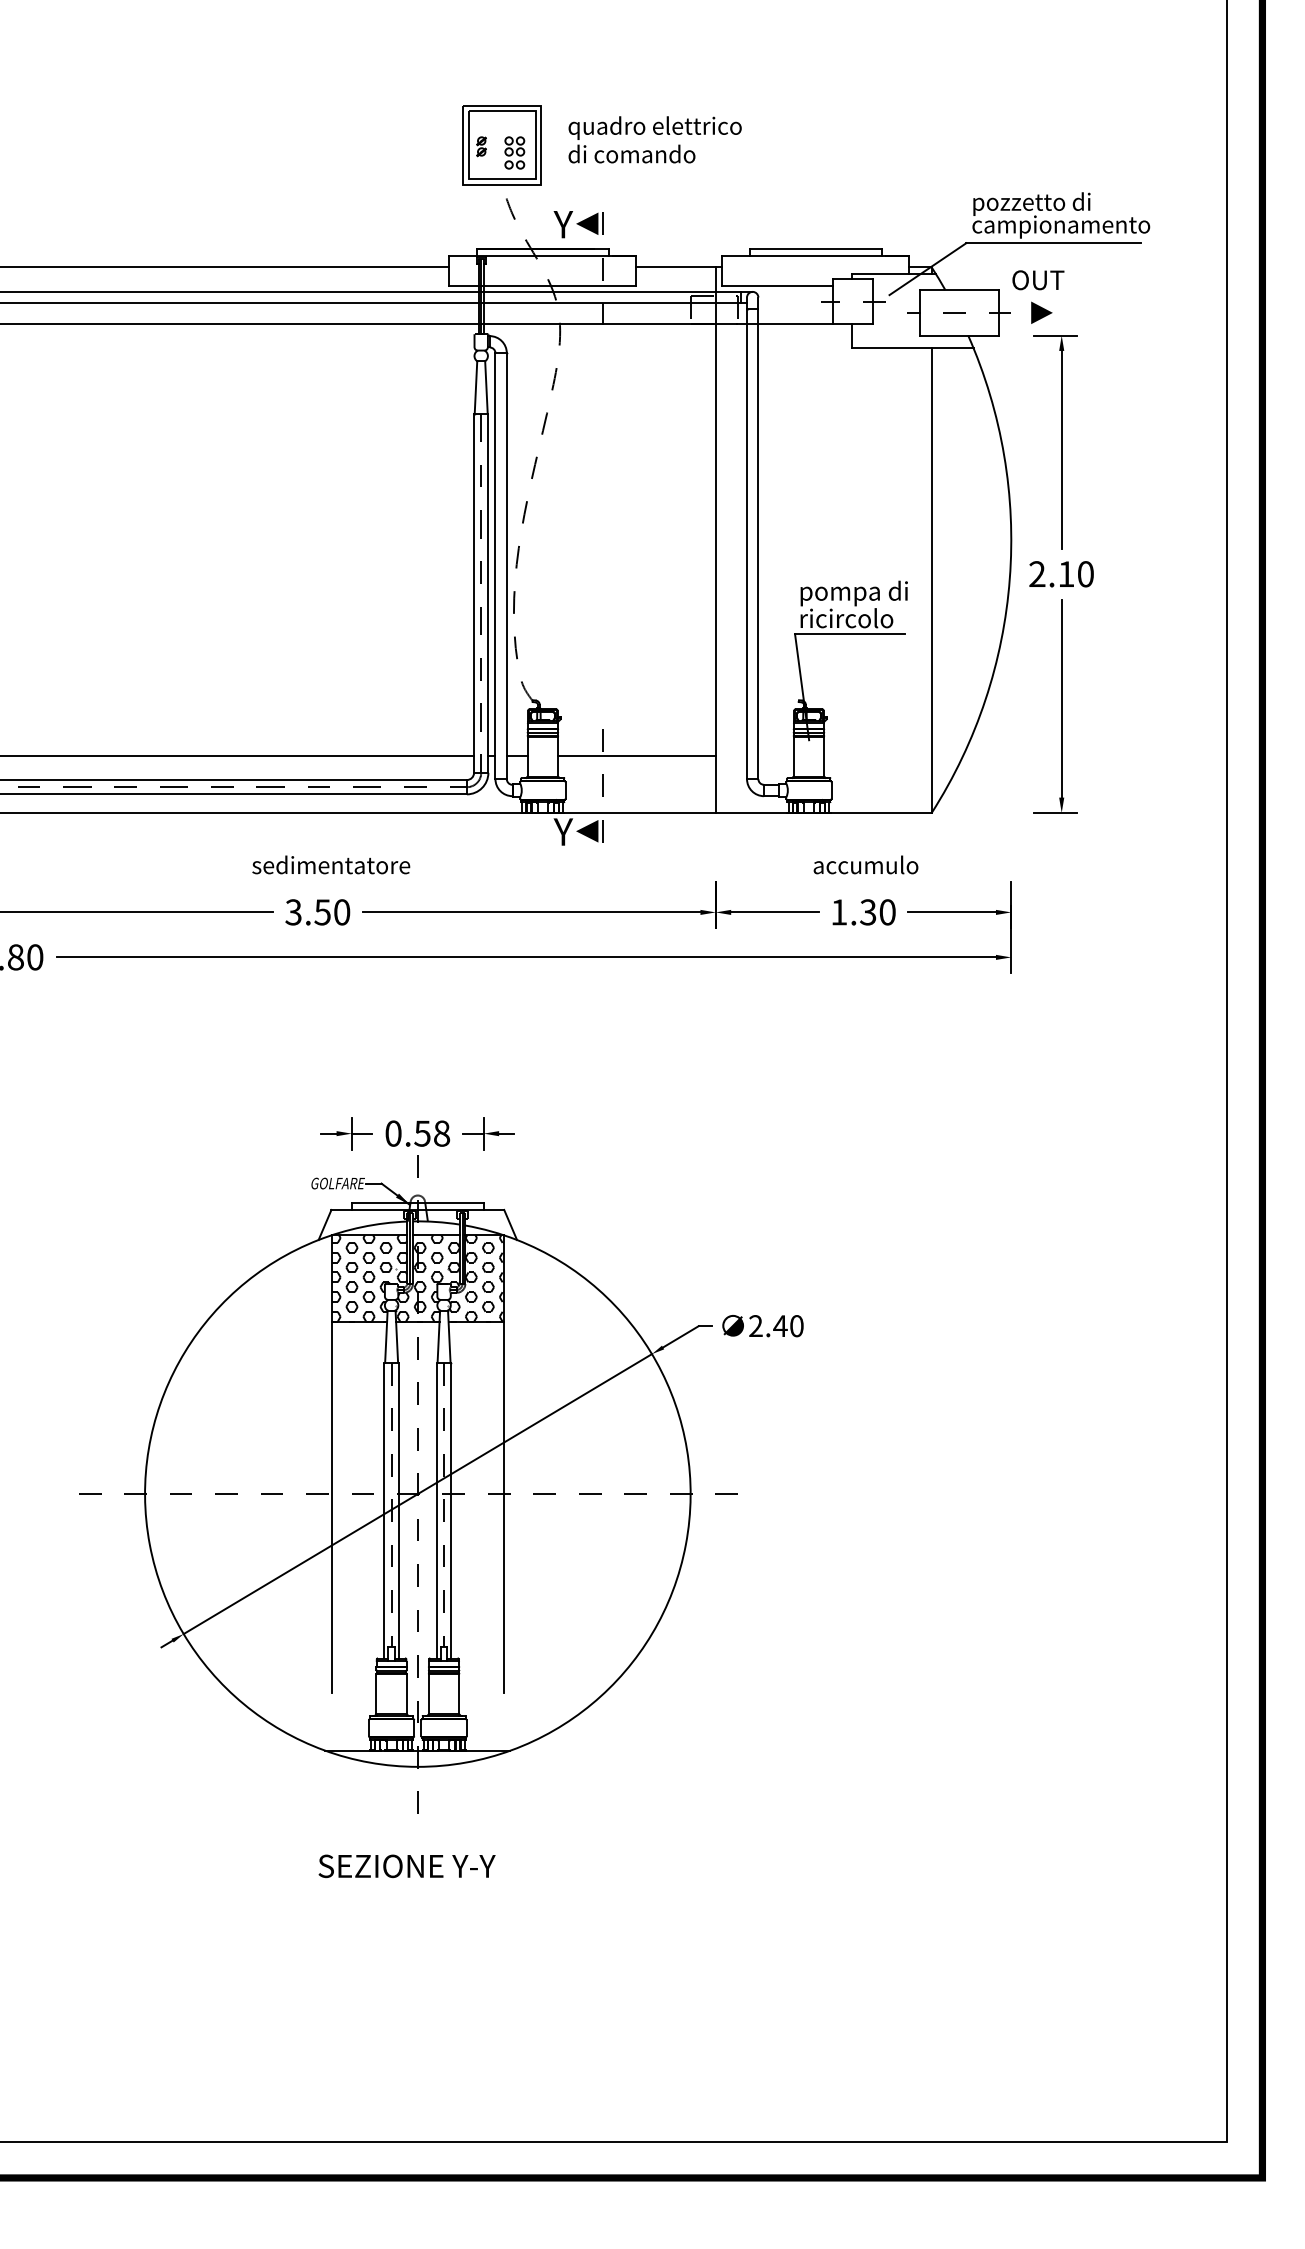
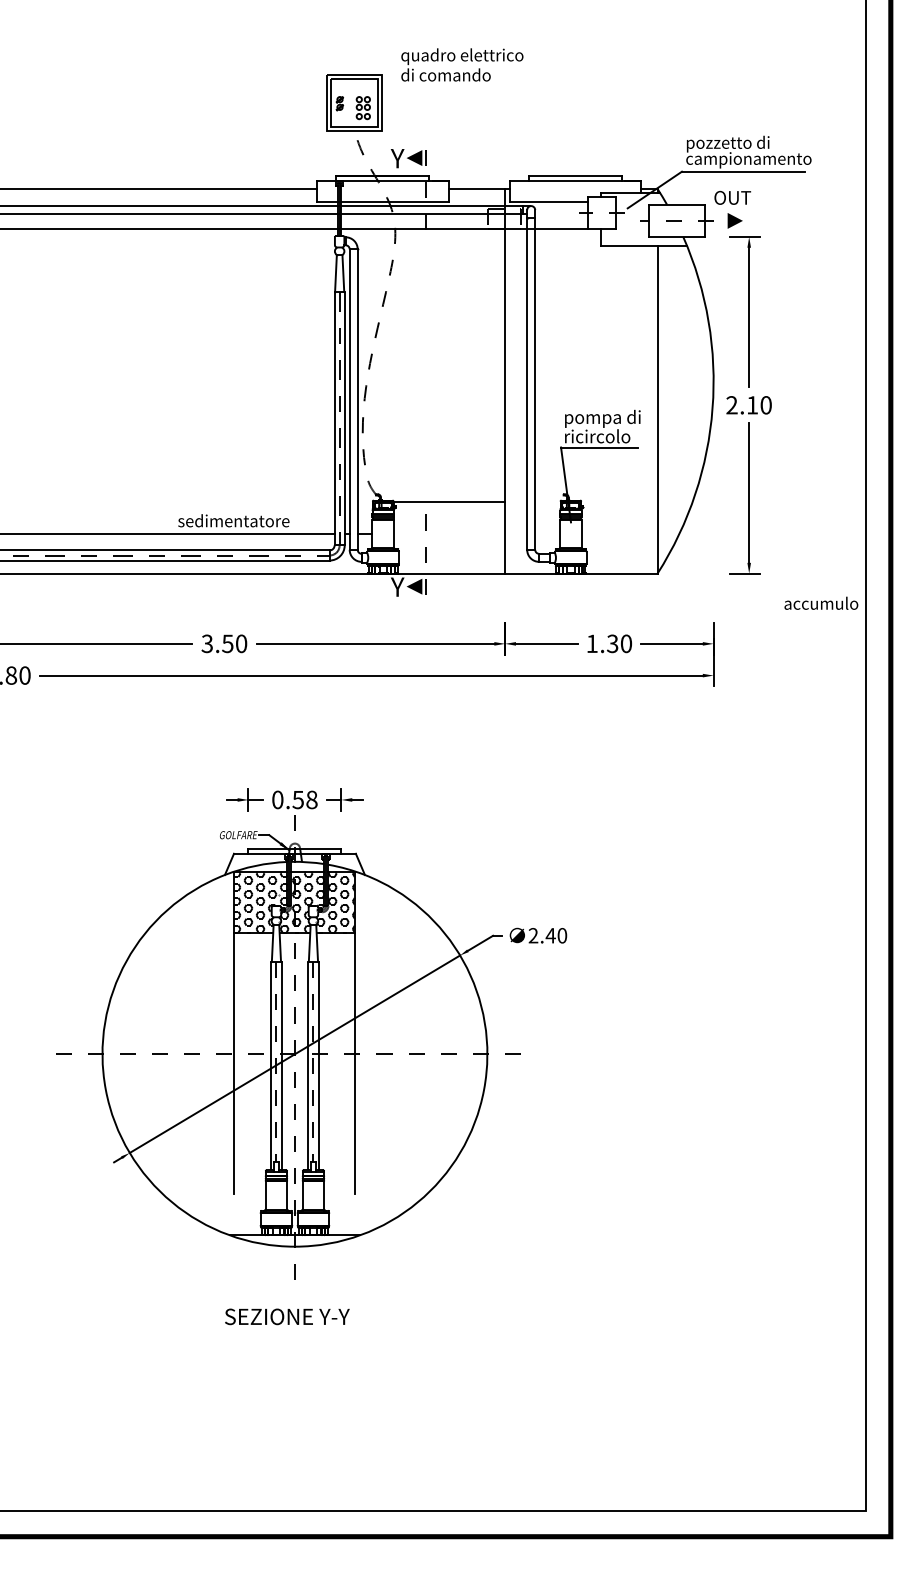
text: (654, 139) -> (461, 64), moved
line: (636, 756) -> (449, 502), moved
text: (331, 864) -> (234, 520), moved
text: (865, 864) -> (821, 603), moved

